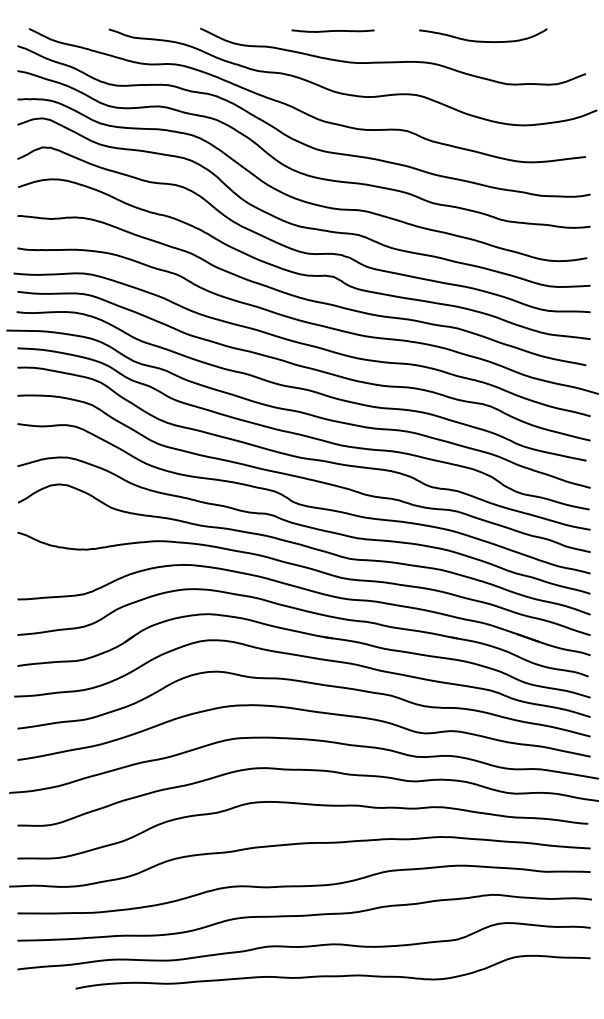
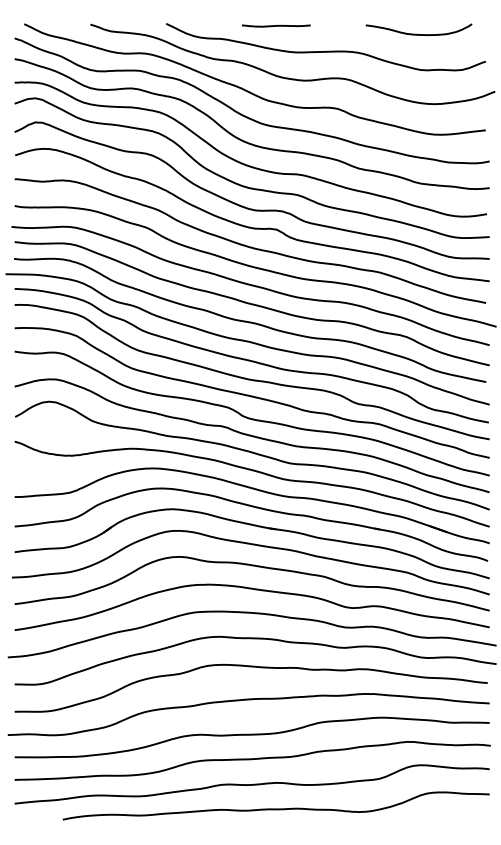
curve: (482, 40) -> (418, 33), moved

